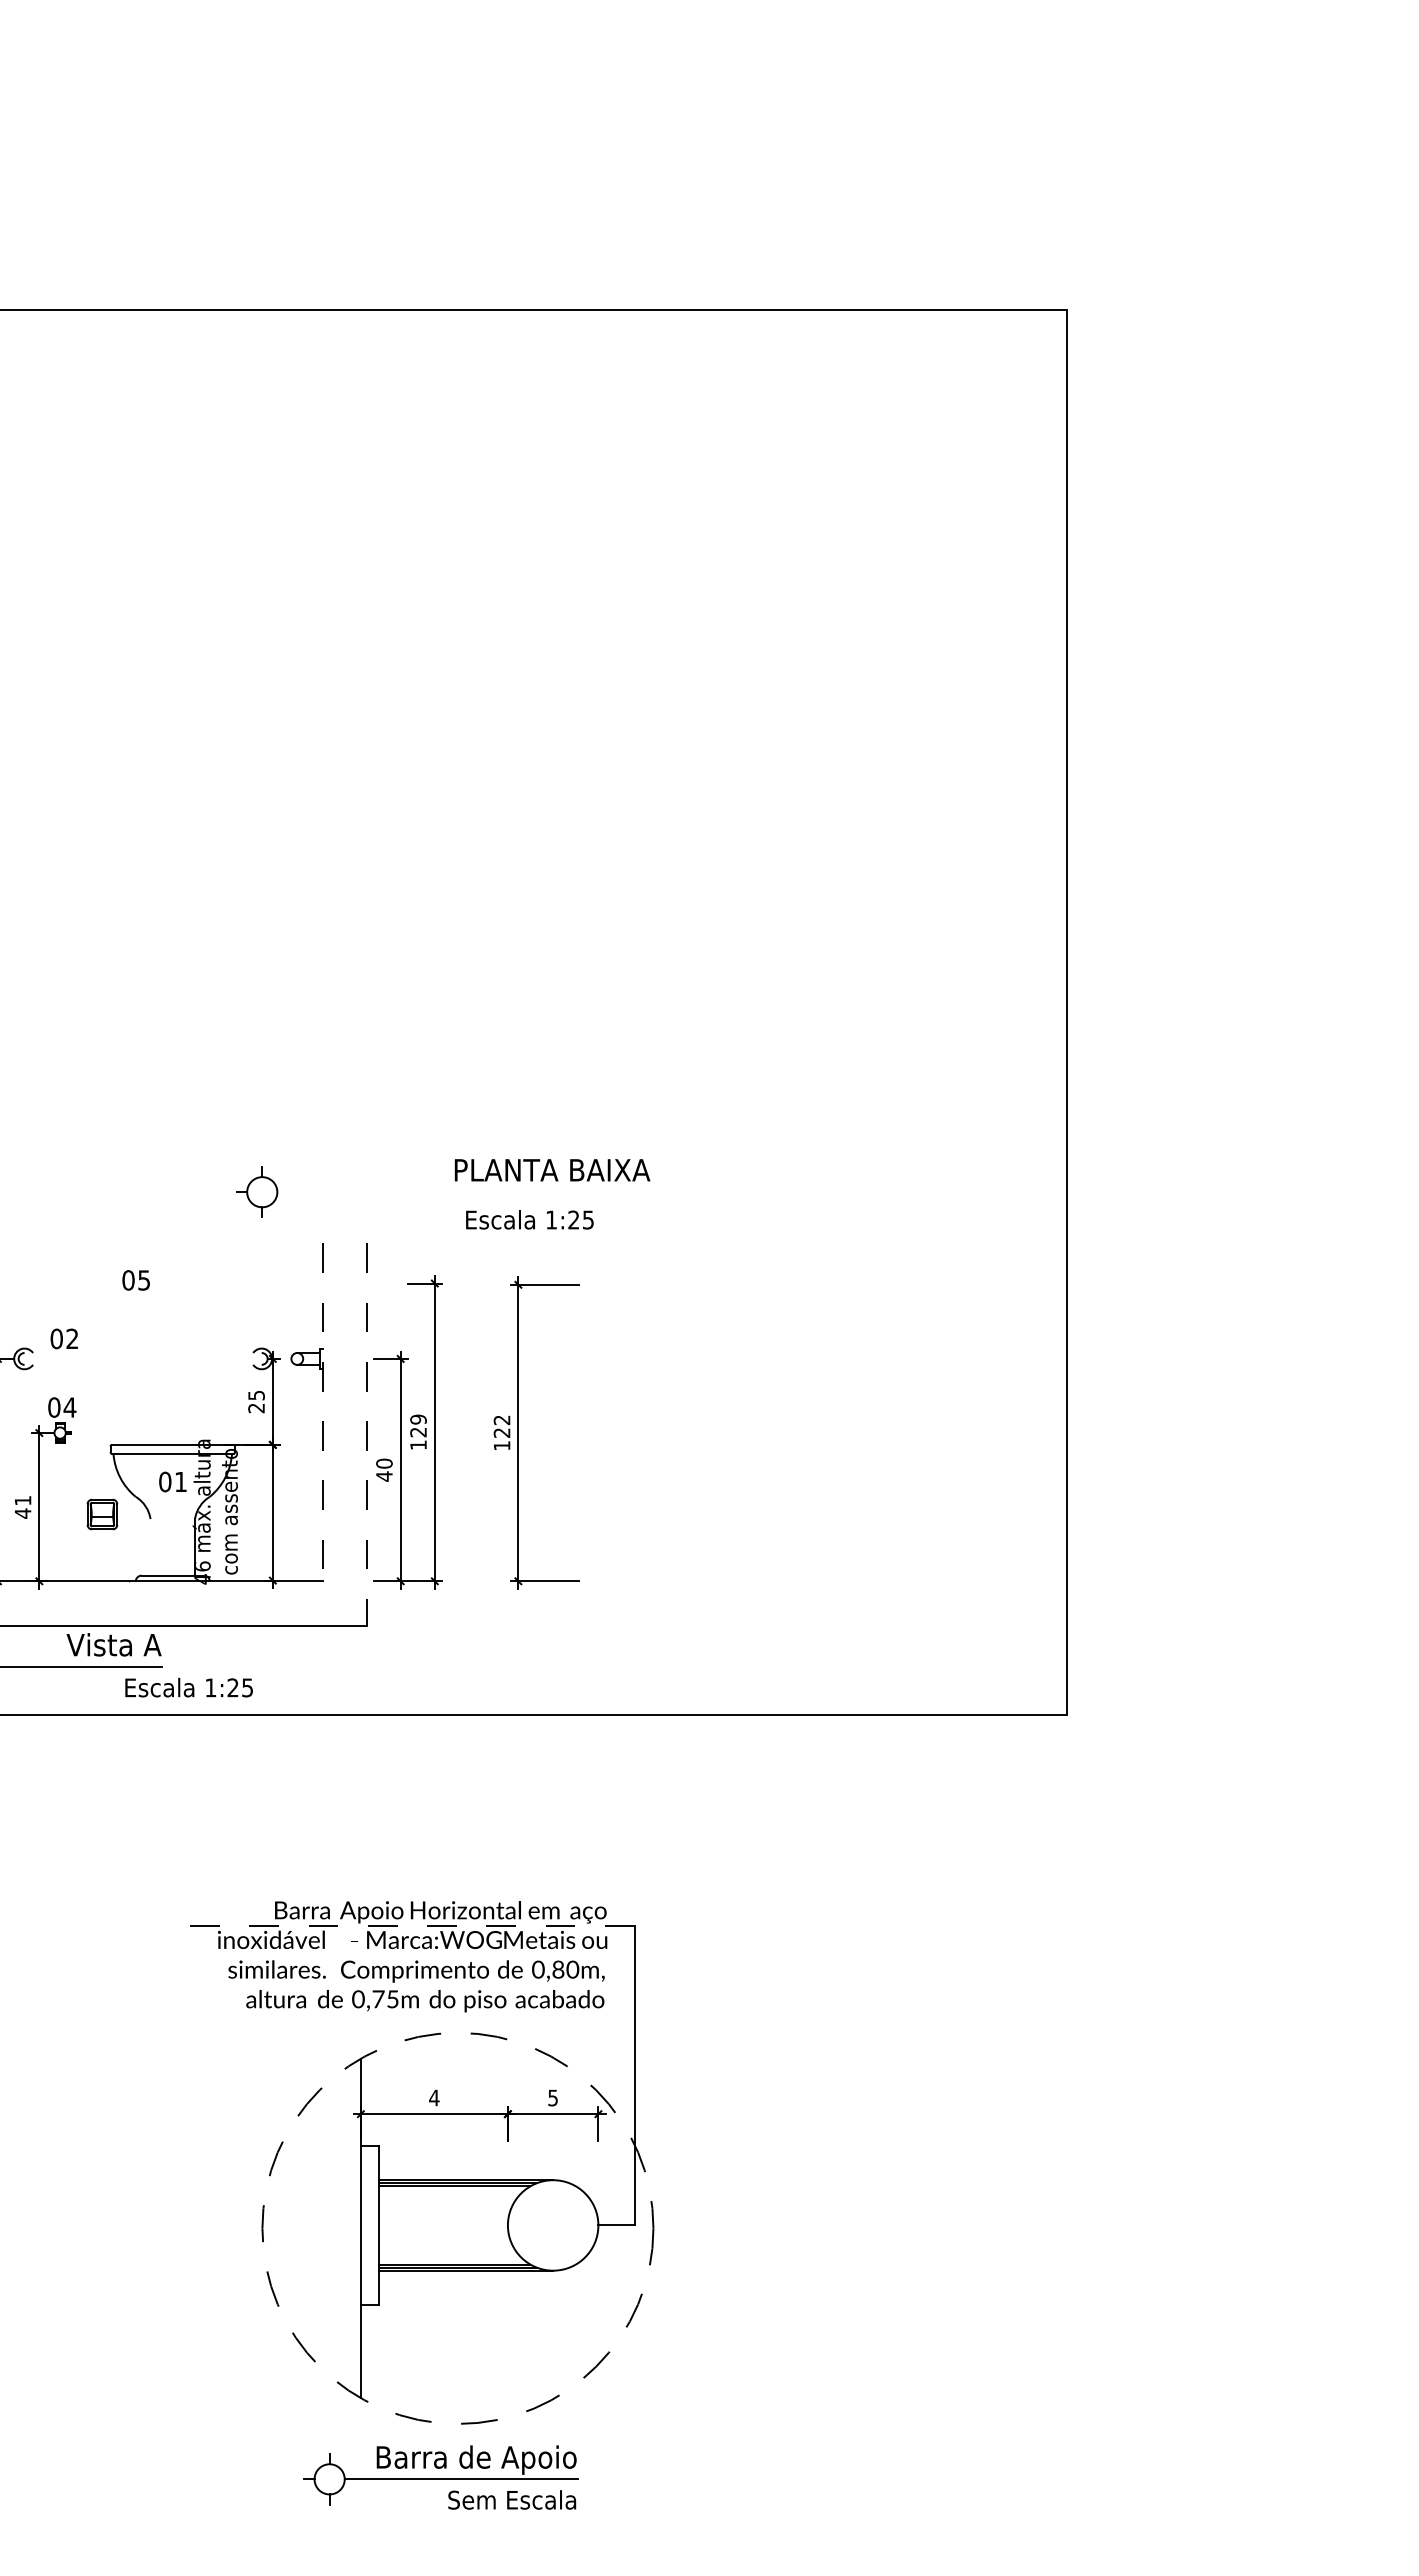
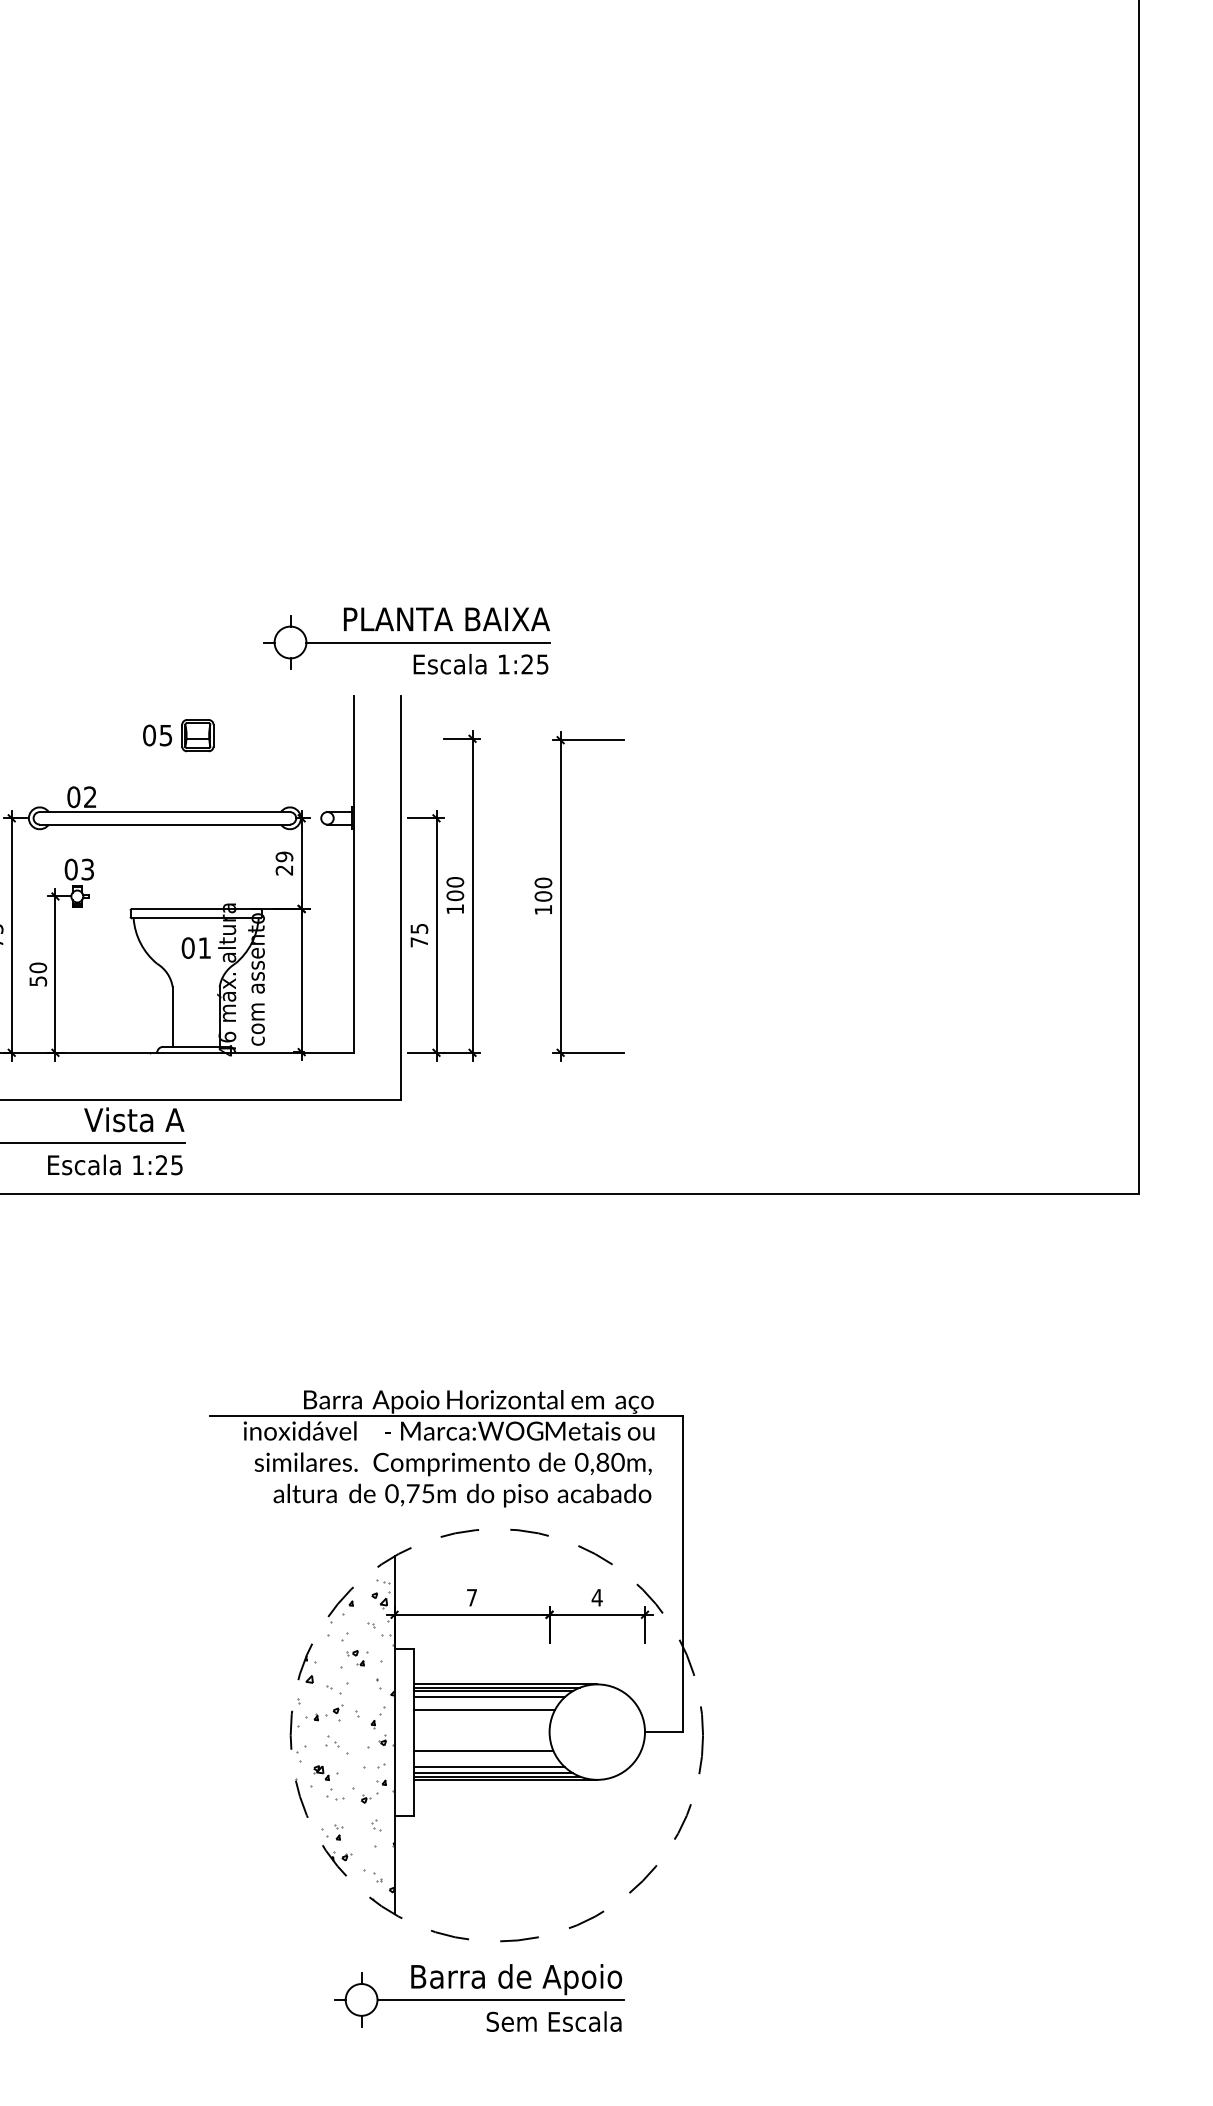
text: (552, 1170) -> (446, 619), moved
line: (392, 1192) -> (427, 642), added
text: (529, 1219) -> (480, 663), moved
line: (142, 1353) -> (164, 812), added
line: (142, 1364) -> (164, 824), added
text: (256, 1395) -> (284, 856), 25 -> 29
text: (69, 1407) -> (87, 869), 04 -> 03
line: (322, 1412) -> (354, 874), dashed -> solid
text: (418, 1425) -> (455, 888), 129 -> 100
text: (501, 1426) -> (542, 889), 122 -> 100
line: (366, 1435) -> (400, 899), dashed -> solid
text: (384, 1469) -> (419, 934), 40 -> 75
text: (22, 1506) -> (37, 973), 41 -> 50
part: (102, 1514) -> (197, 735), moved
line: (150, 1547) -> (172, 1017), added
text: (188, 1687) -> (114, 1164), moved
line: (409, 1925) -> (445, 1415), dashed -> solid
text: (434, 2097) -> (472, 1597), 4 -> 7
text: (552, 2097) -> (596, 1597), 5 -> 4
line: (450, 2192) -> (489, 1697), added
line: (445, 2204) -> (483, 1710), added
hatch: (313, 2231) -> (344, 1738), added
line: (444, 2243) -> (482, 1751), added
line: (450, 2258) -> (489, 1767), added

